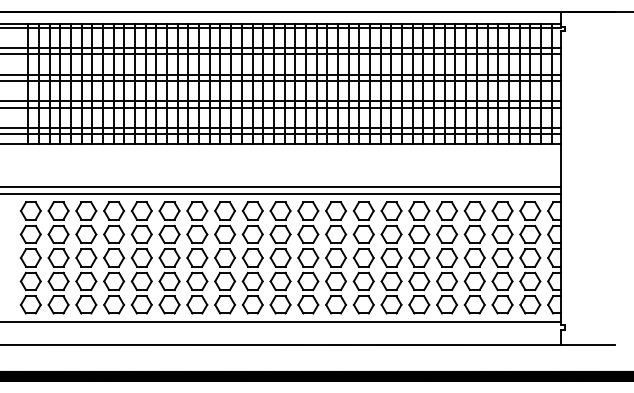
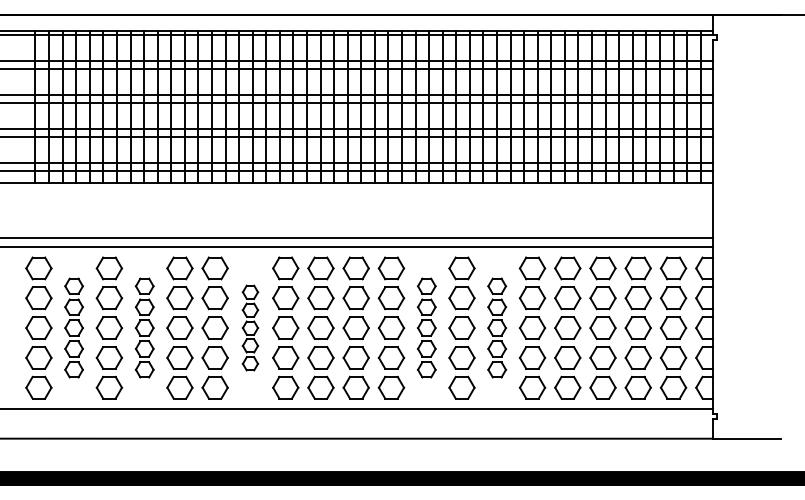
part: (58, 257) -> (73, 327), size x0.7
part: (113, 257) -> (144, 327), size x0.7
part: (197, 257) -> (250, 327), size x0.6
part: (335, 257) -> (426, 327), size x0.7
part: (390, 257) -> (496, 327), size x0.7

